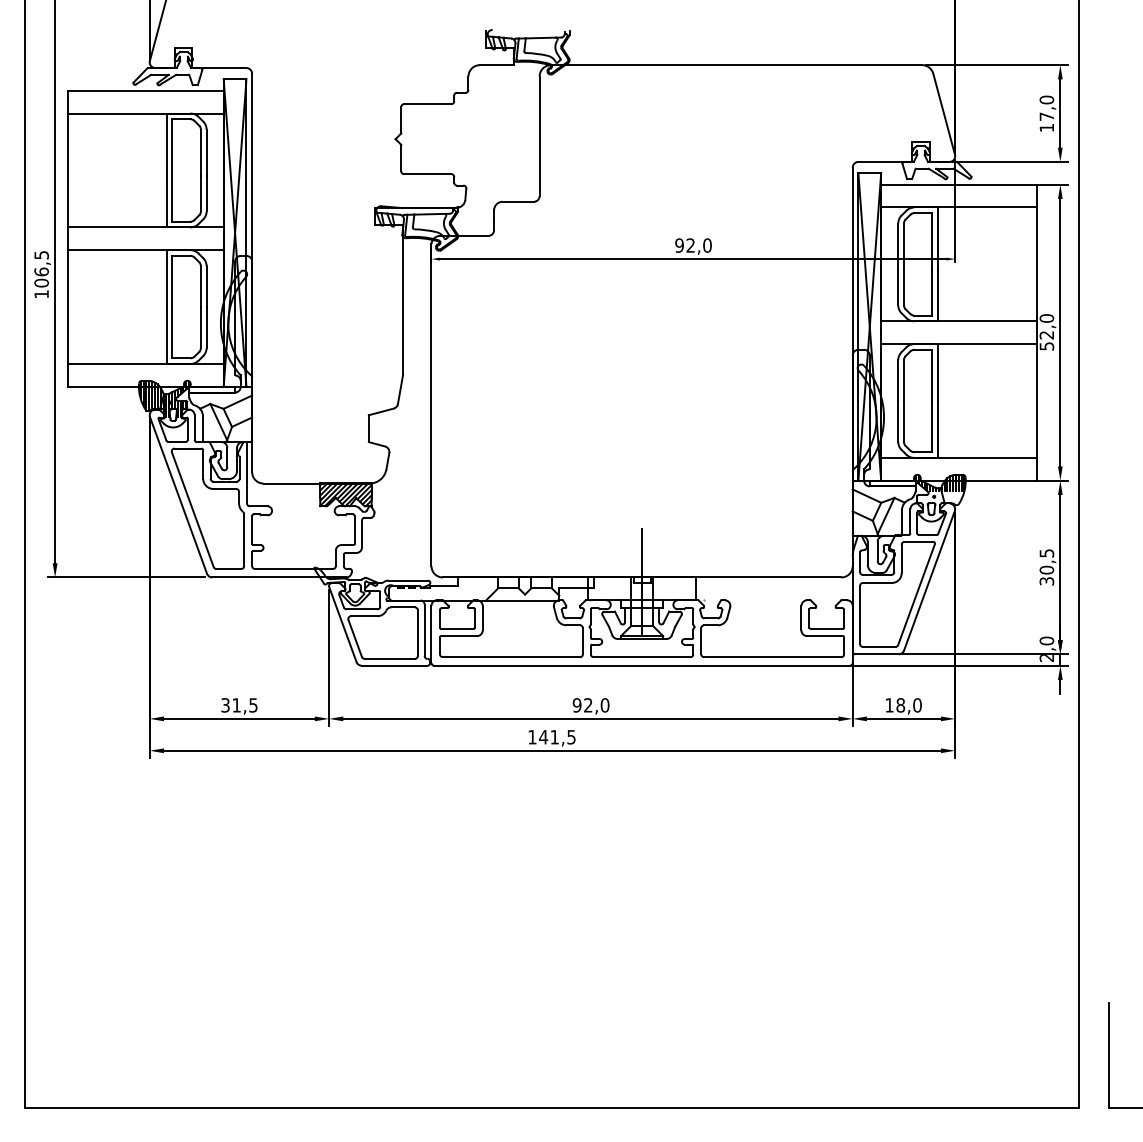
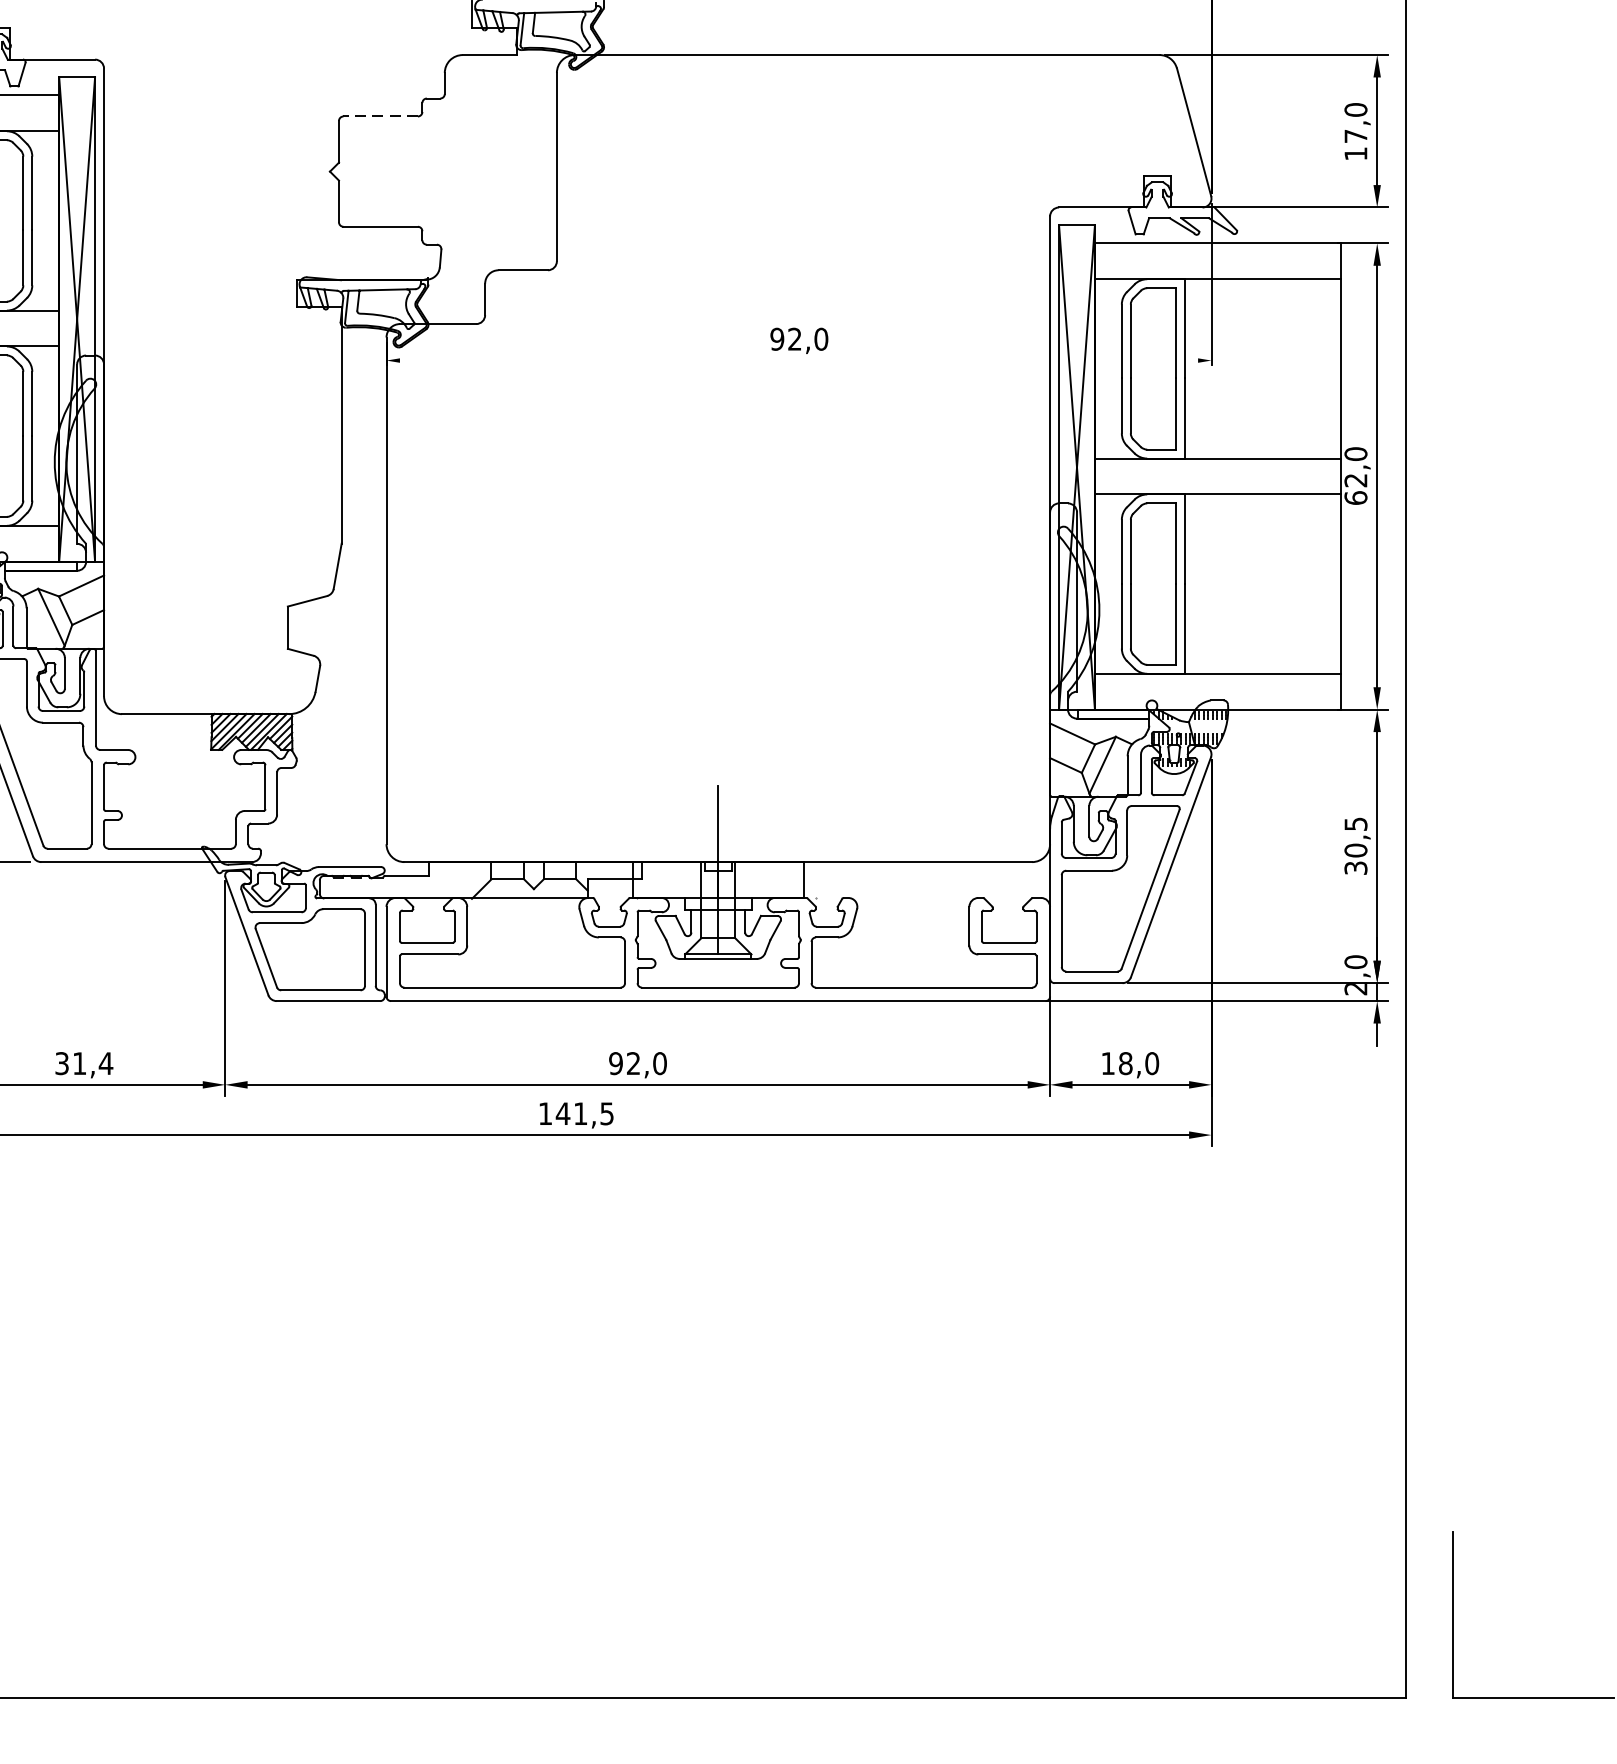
line: (427, 104) -> (380, 117), solid -> dashed
line: (693, 259) -> (799, 361), removed
text: (1046, 346) -> (1355, 498), 52,0 -> 62,0
text: (253, 705) -> (106, 1063), 31,5 -> 31,4

